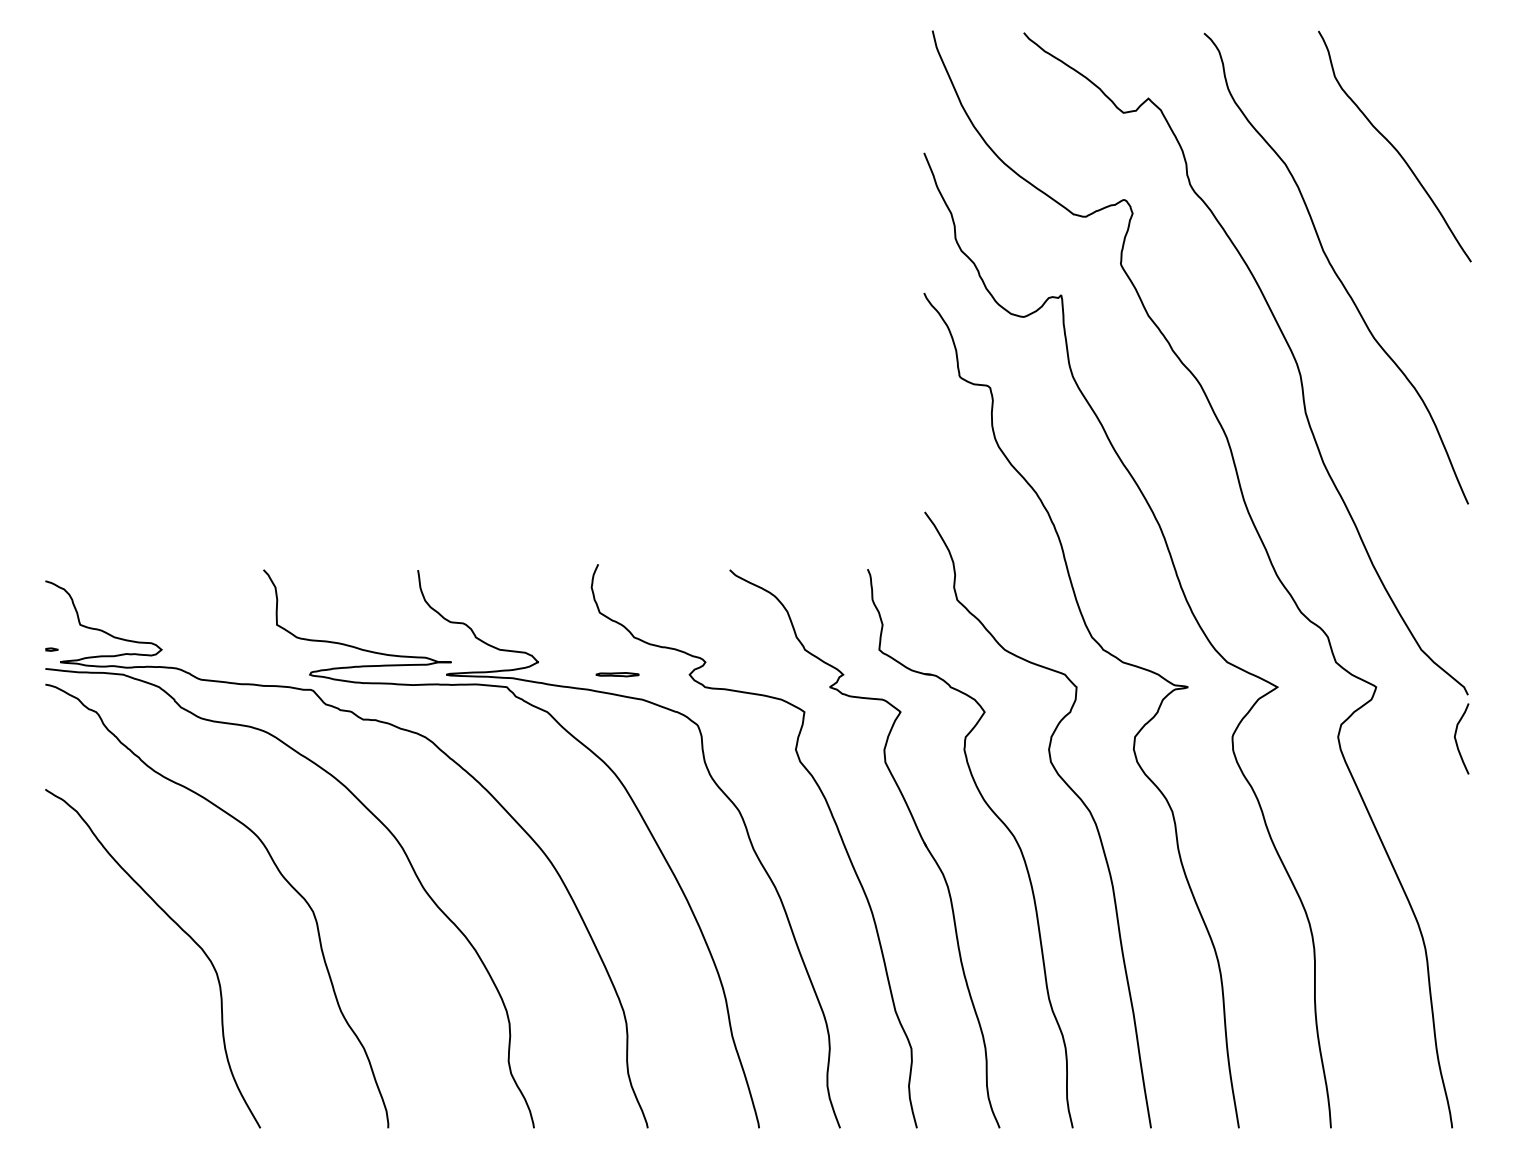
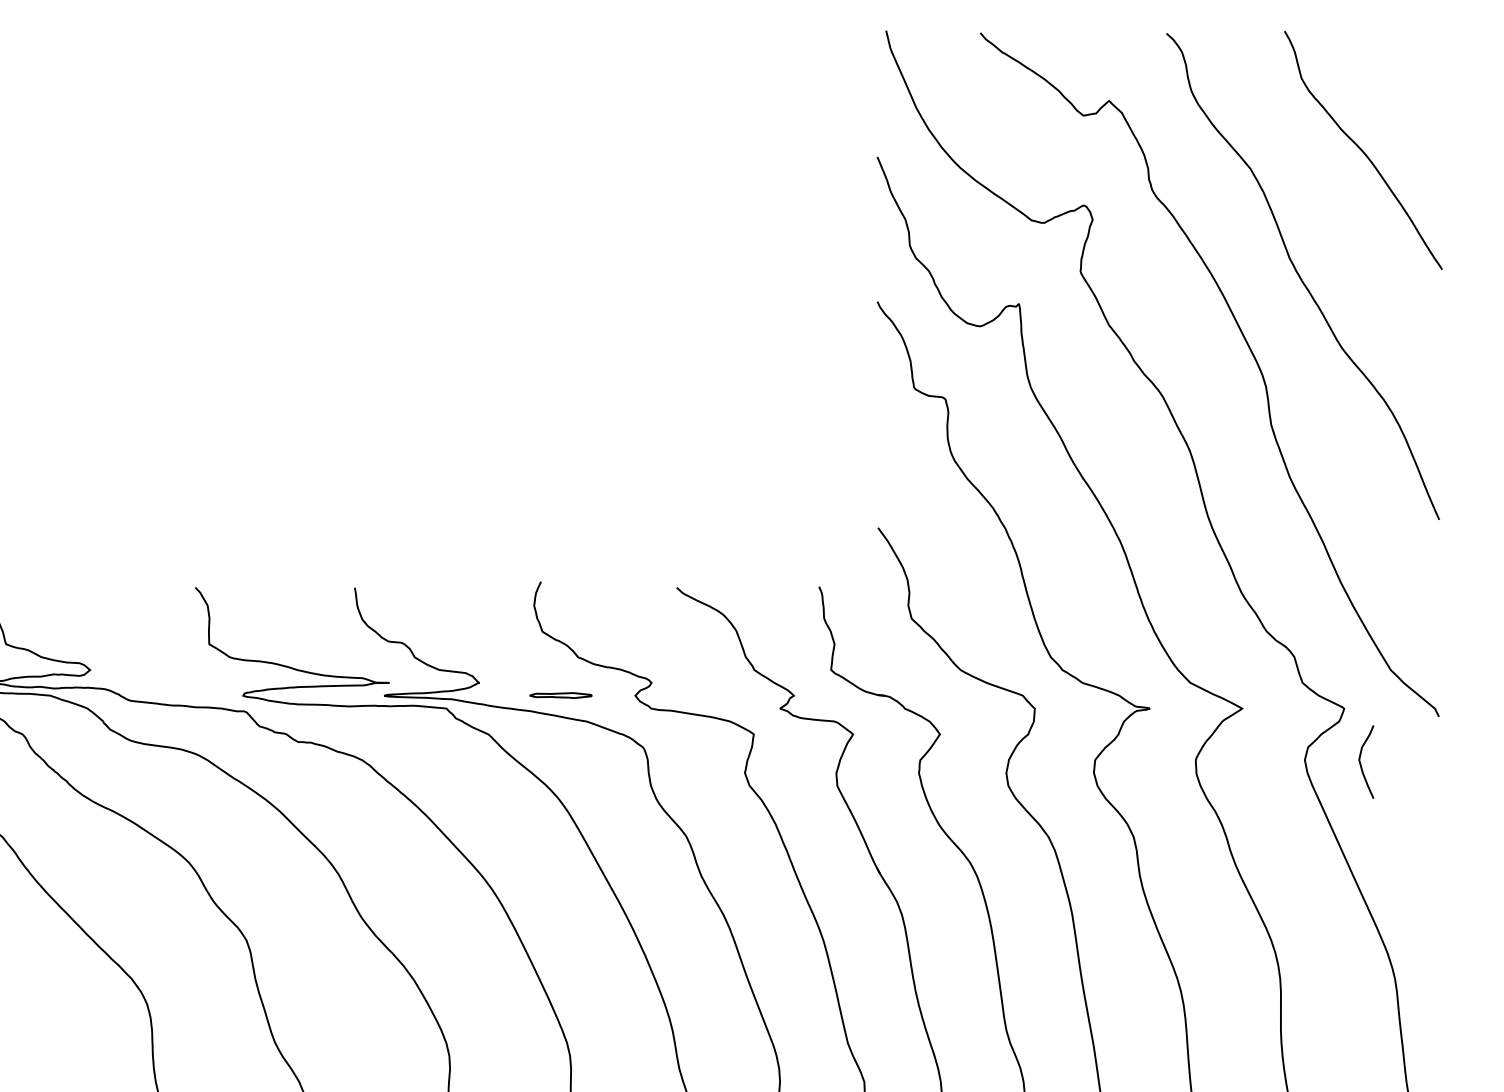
part: (617, 674) -> (560, 695), size x1.4
curve: (1456, 738) -> (1361, 761), moved

